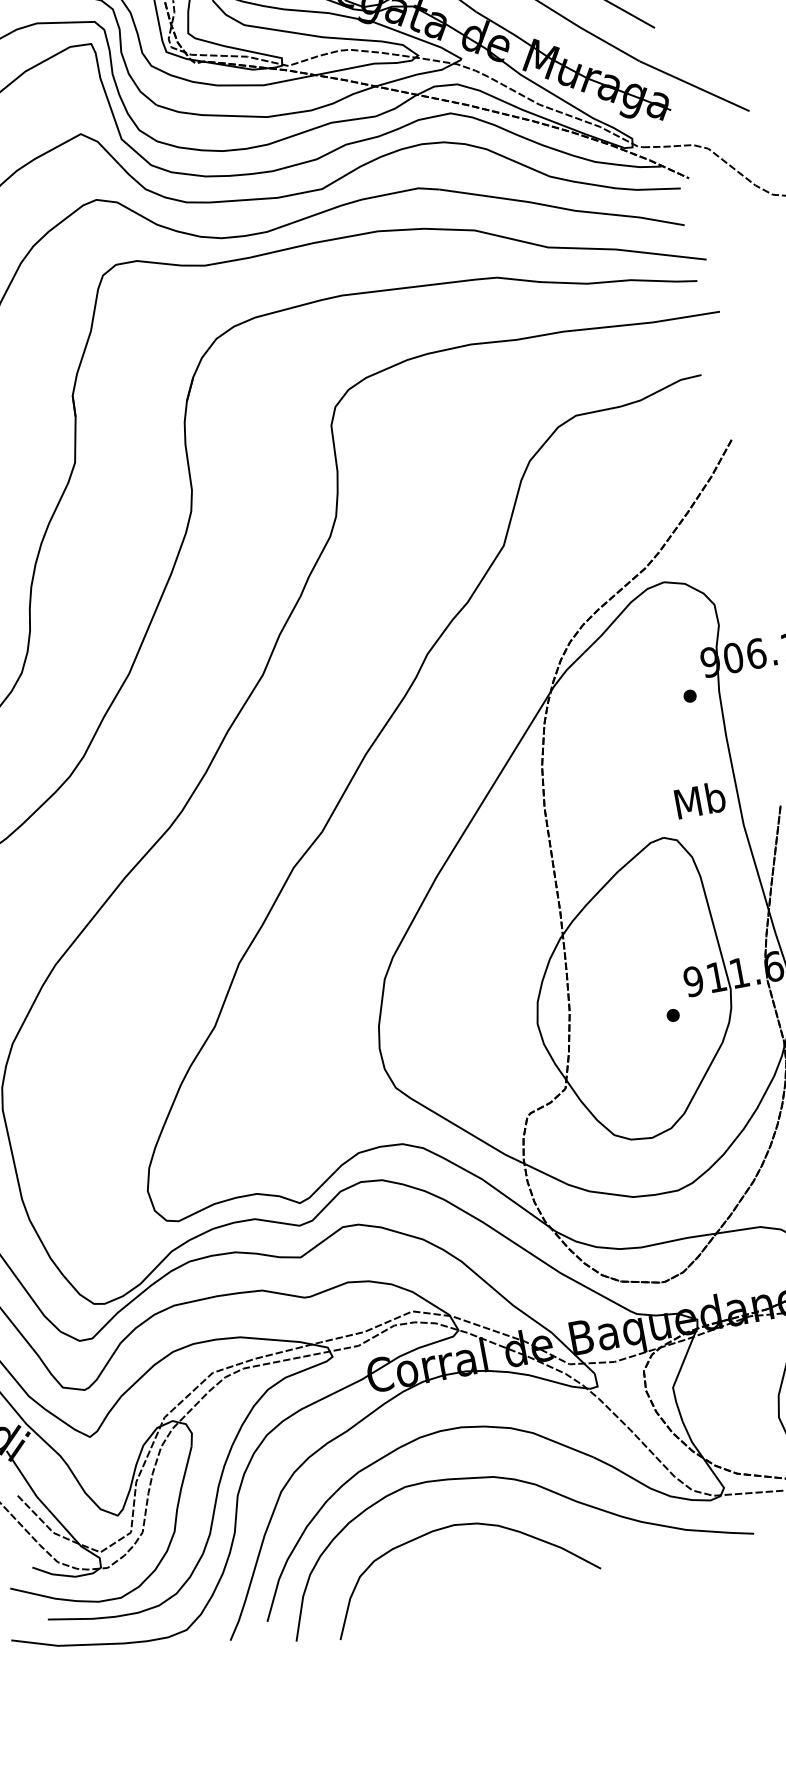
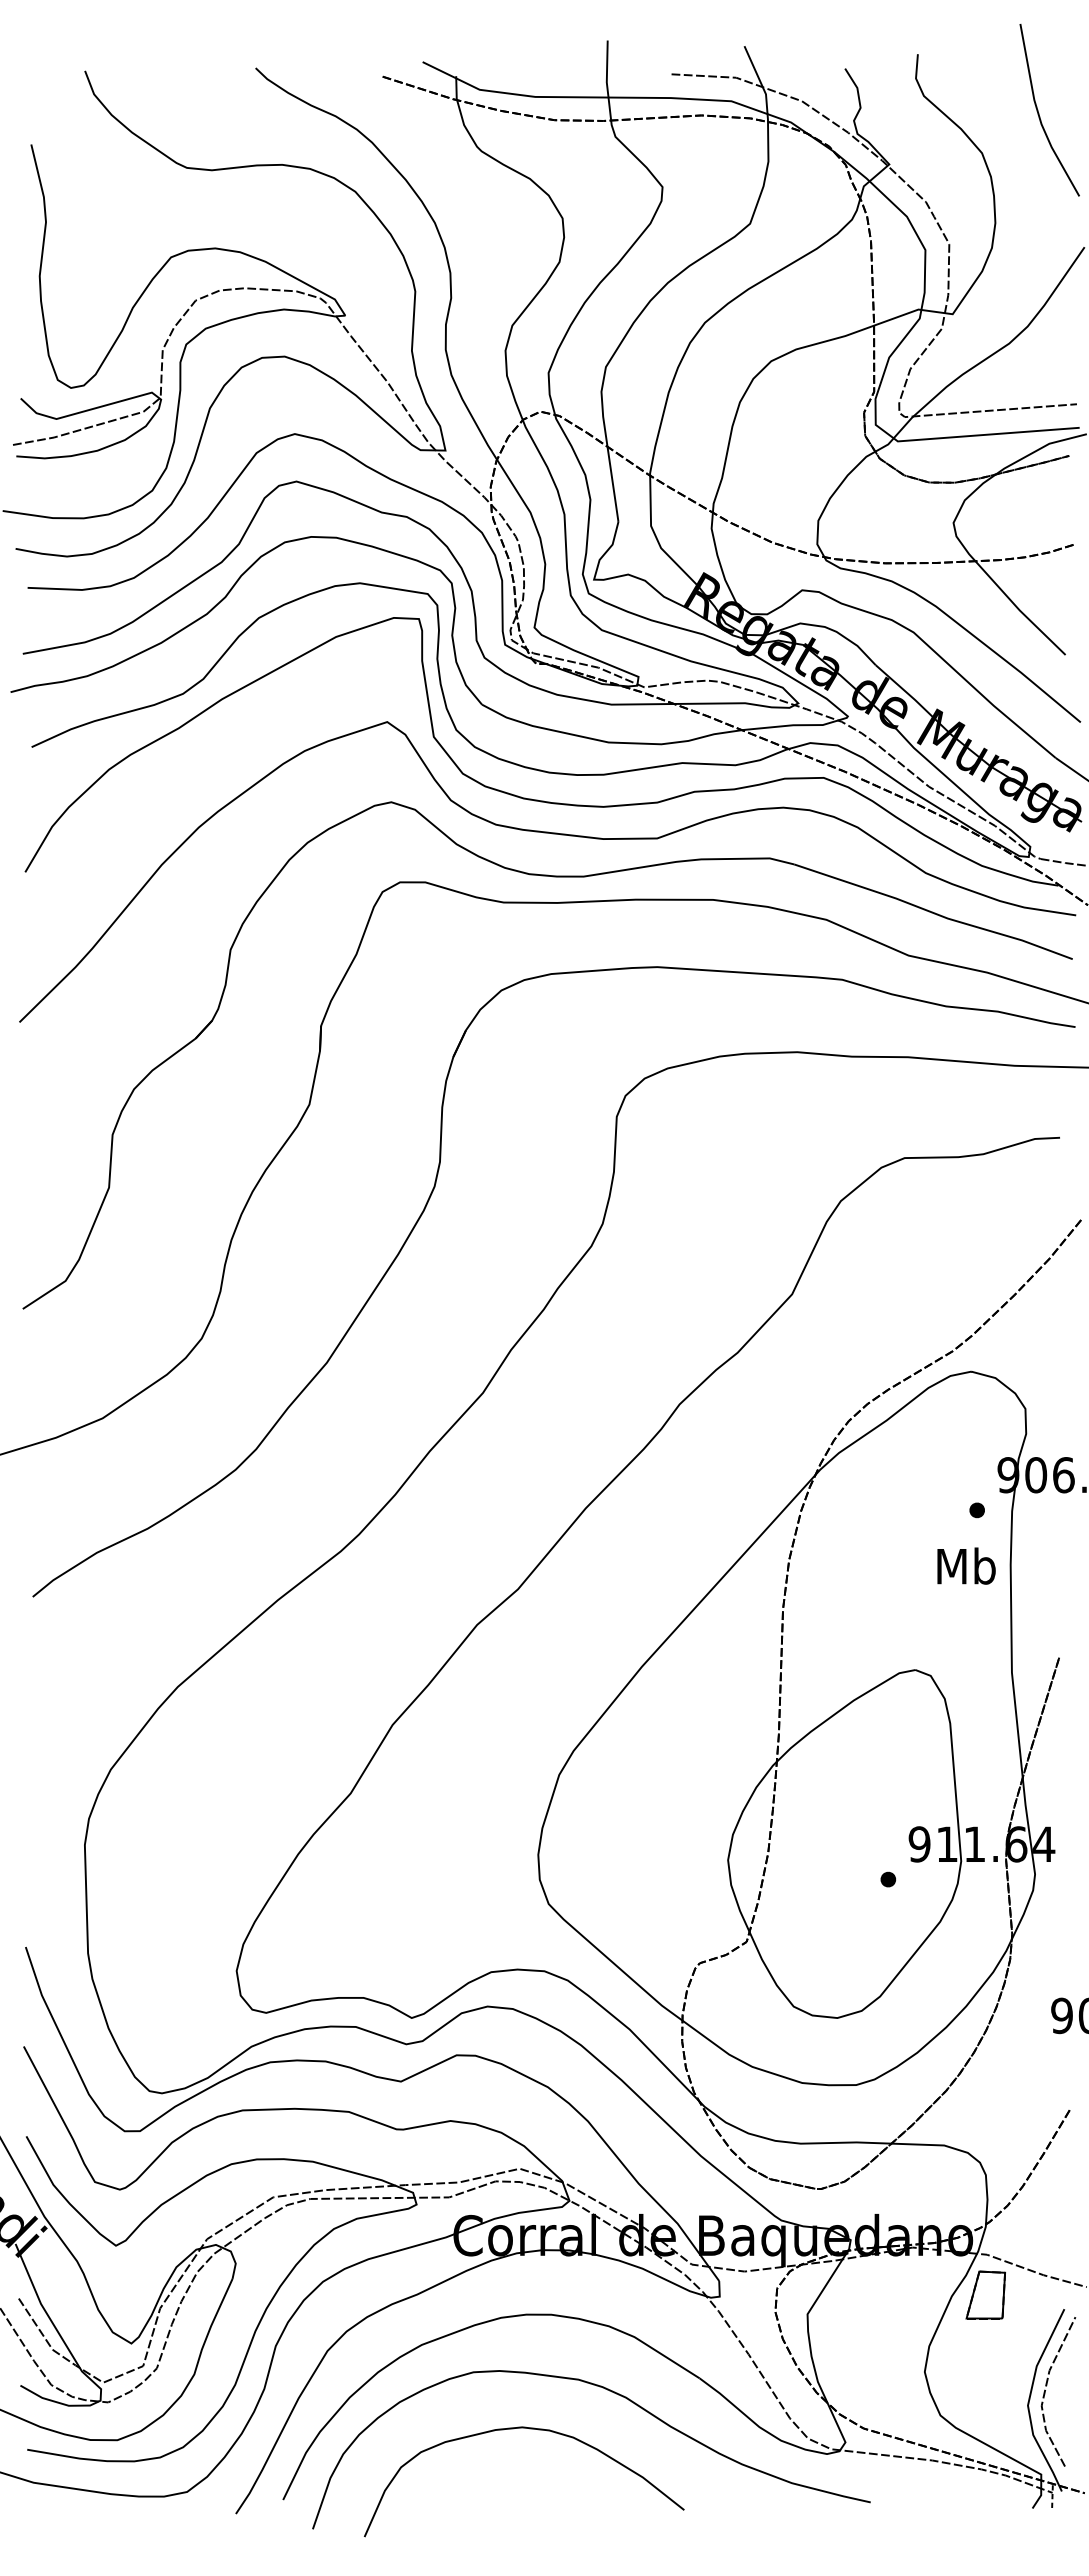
text: (700, 799) -> (966, 1565), moved

